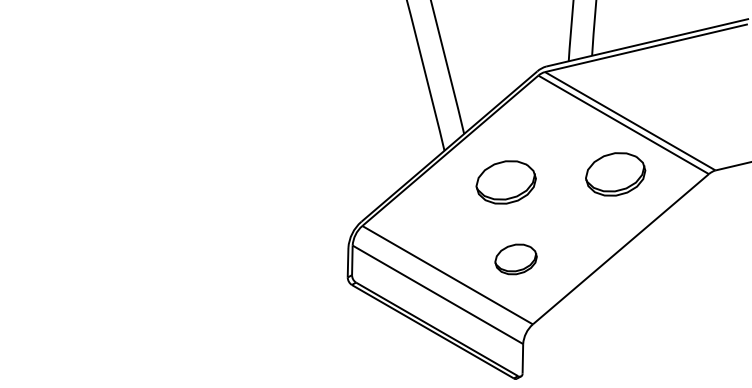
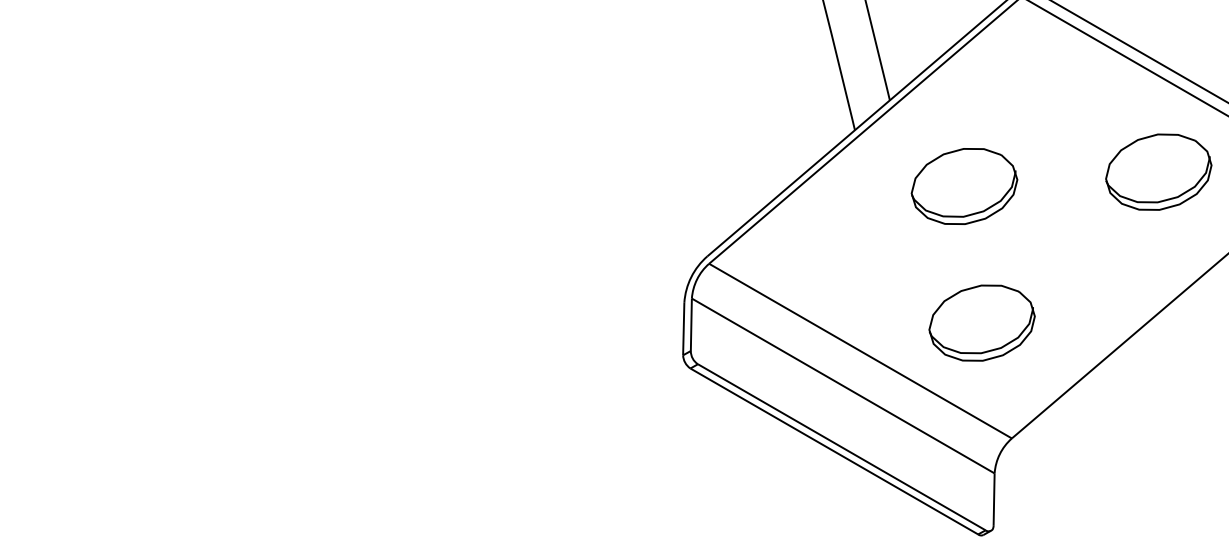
part: (515, 259) -> (980, 323), size x1.43

